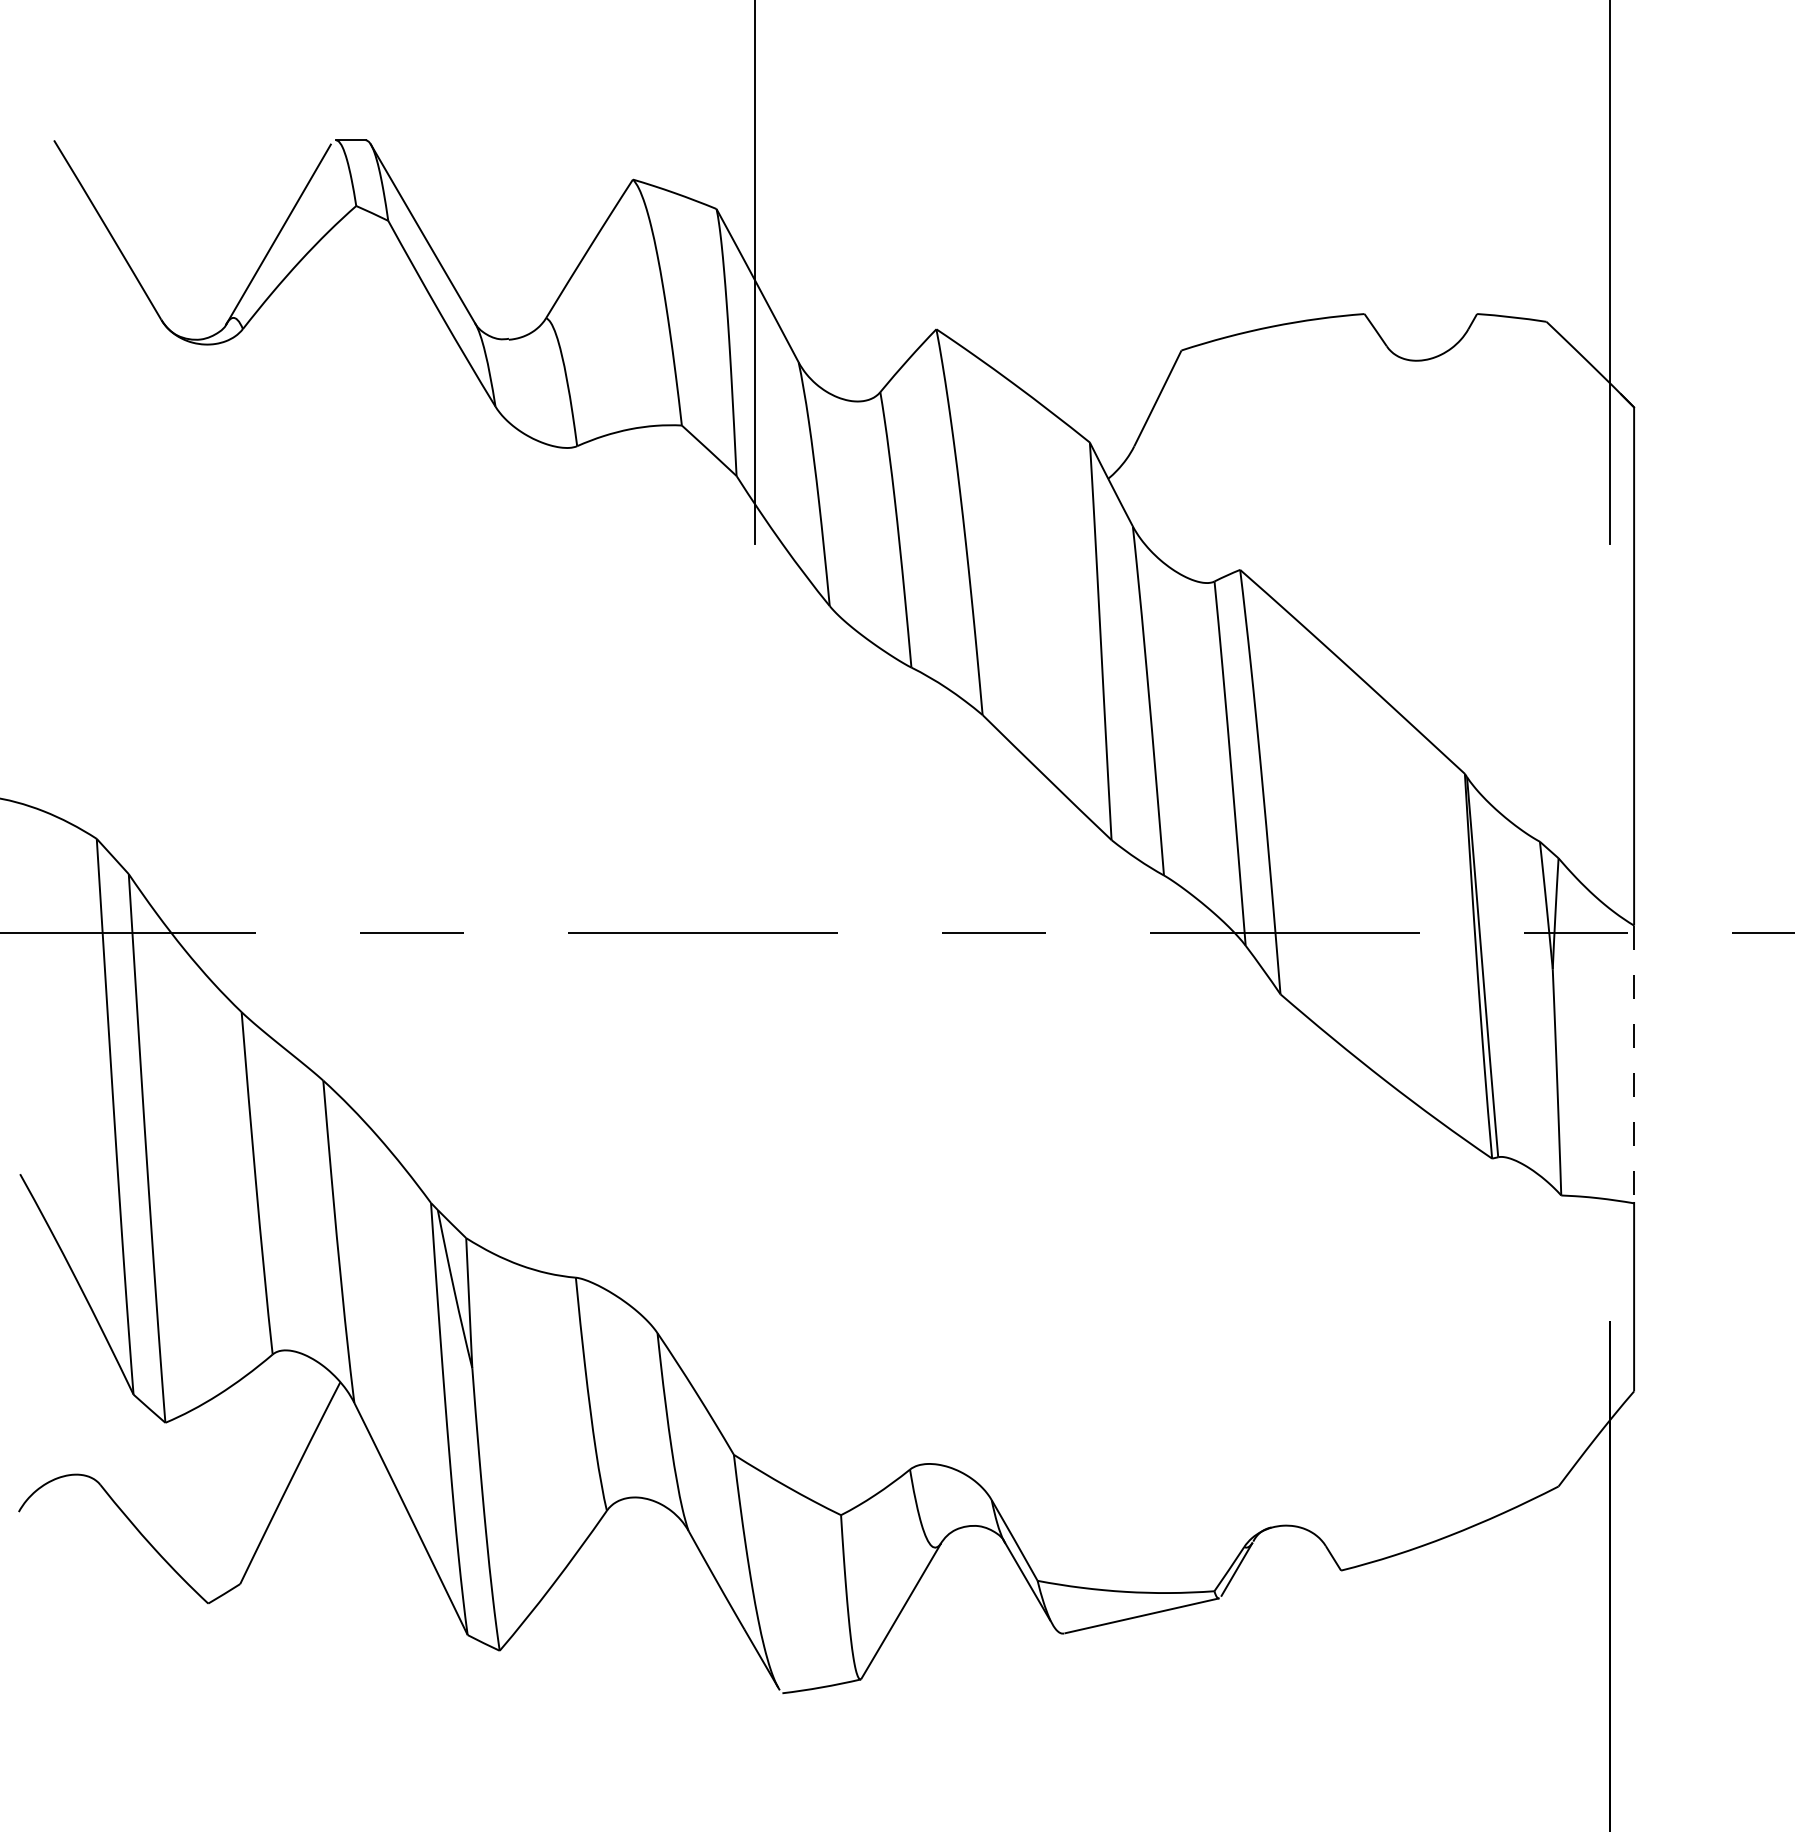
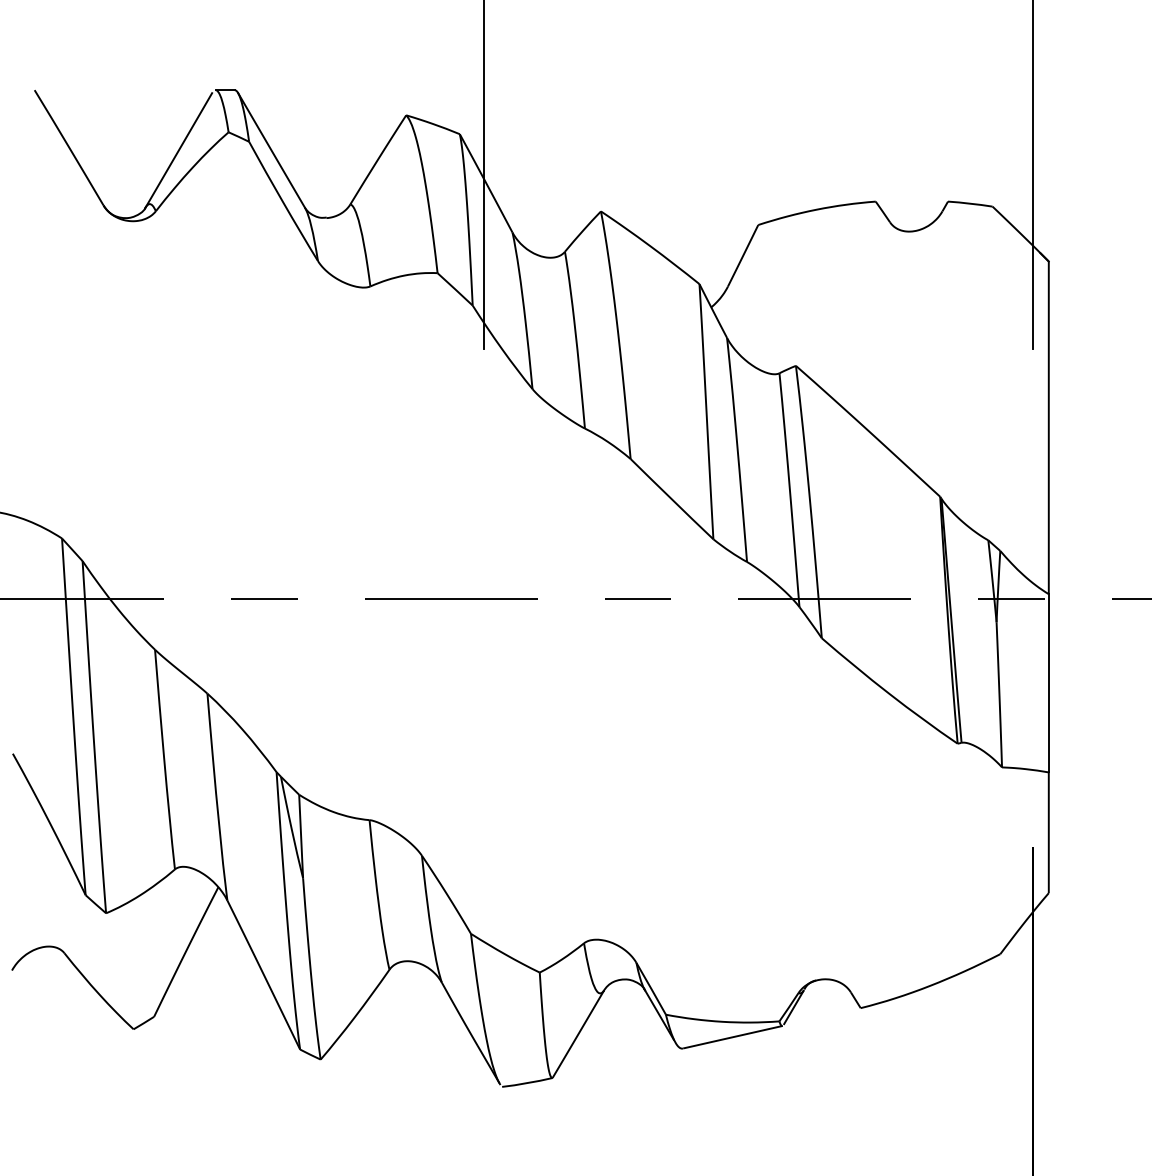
line: (1633, 1064) -> (1048, 683), dashed -> solid

